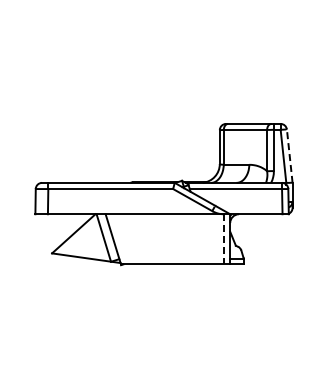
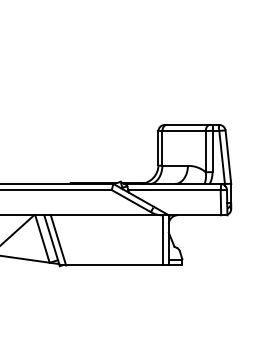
line: (289, 156) -> (228, 157), dashed -> solid
line: (119, 239) -> (58, 240), added
line: (223, 239) -> (162, 240), dashed -> solid

